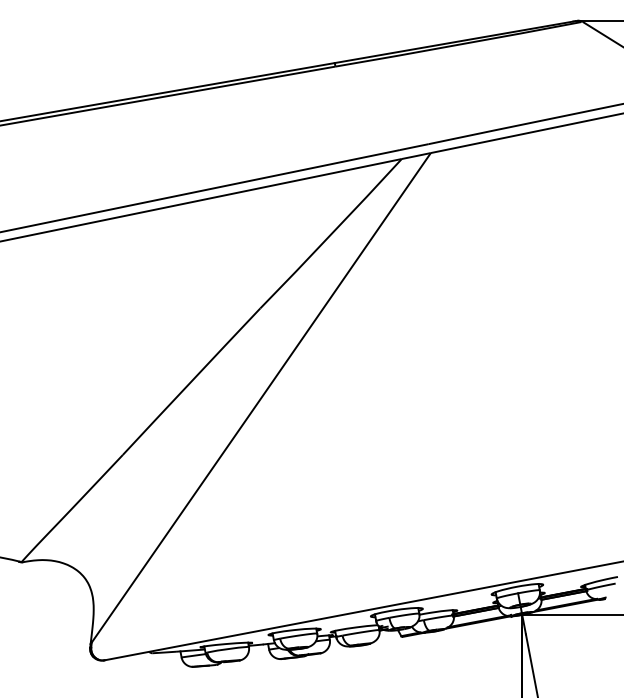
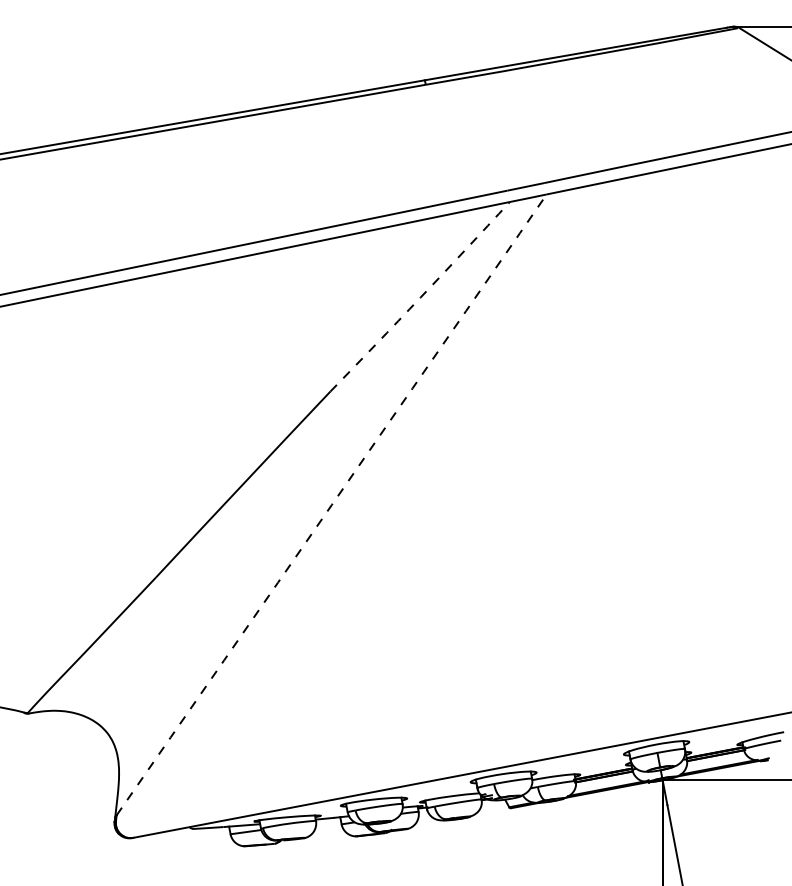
arc: (331, 234) -> (420, 297), solid -> dashed
arc: (261, 397) -> (331, 504), solid -> dashed

